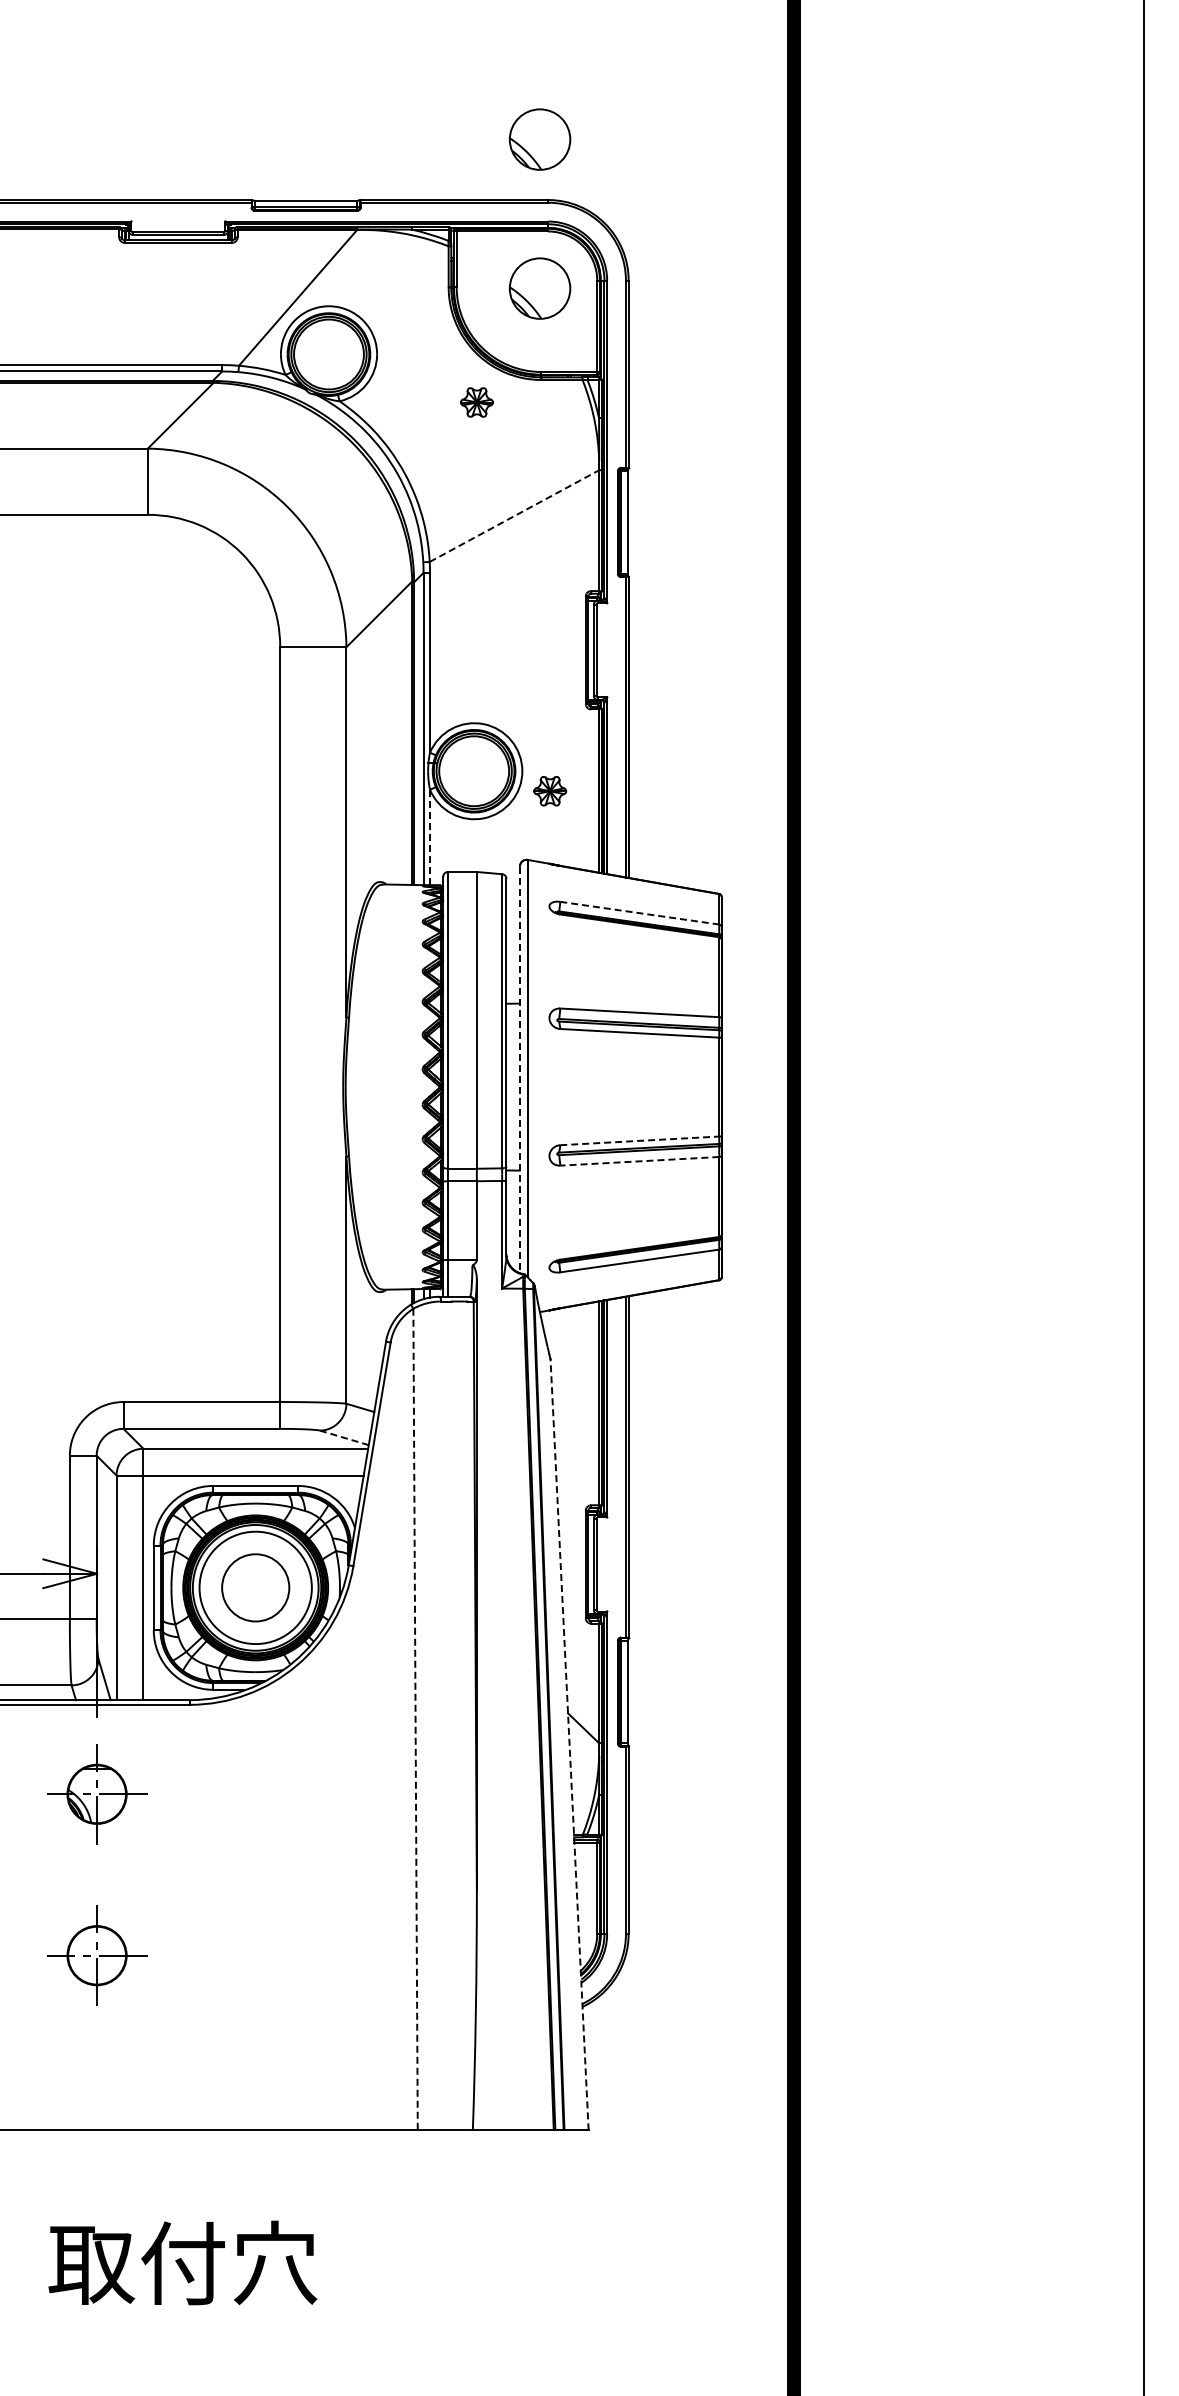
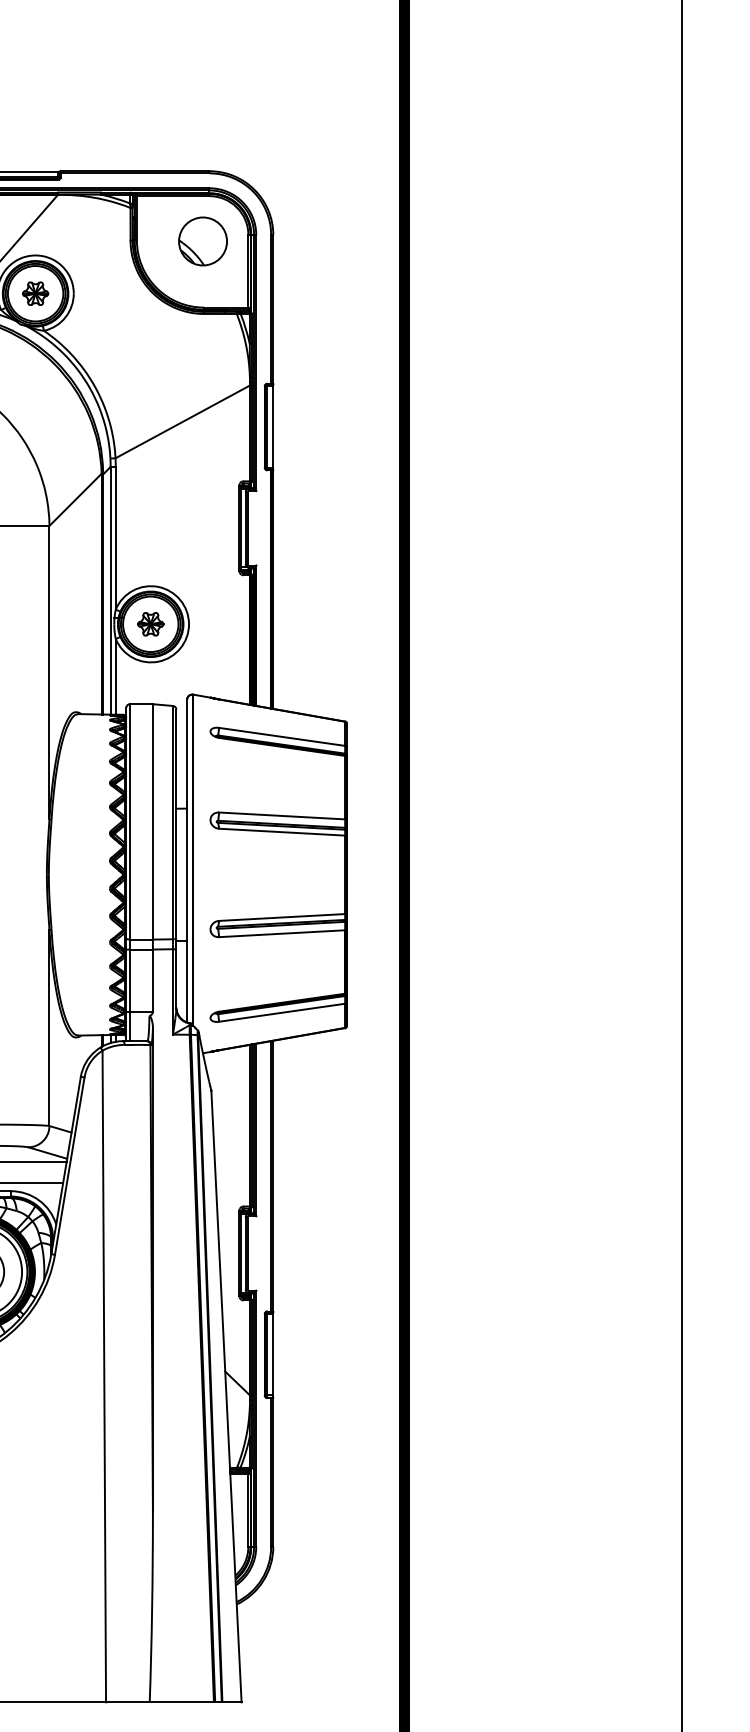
part: (539, 139) -> (202, 123), removed
part: (476, 402) -> (35, 293), moved
line: (514, 515) -> (182, 421), dashed -> solid
part: (550, 791) -> (151, 624), moved
line: (430, 837) -> (116, 676), dashed -> solid
line: (640, 913) -> (282, 737), dashed -> solid
line: (519, 1070) -> (186, 861), dashed -> solid
line: (639, 1140) -> (281, 917), dashed -> solid
line: (639, 1161) -> (281, 933), dashed -> solid
line: (344, 1438) -> (47, 1153), dashed -> solid
line: (415, 1719) -> (104, 1376), dashed -> solid
line: (569, 1744) -> (226, 1396), dashed -> solid

